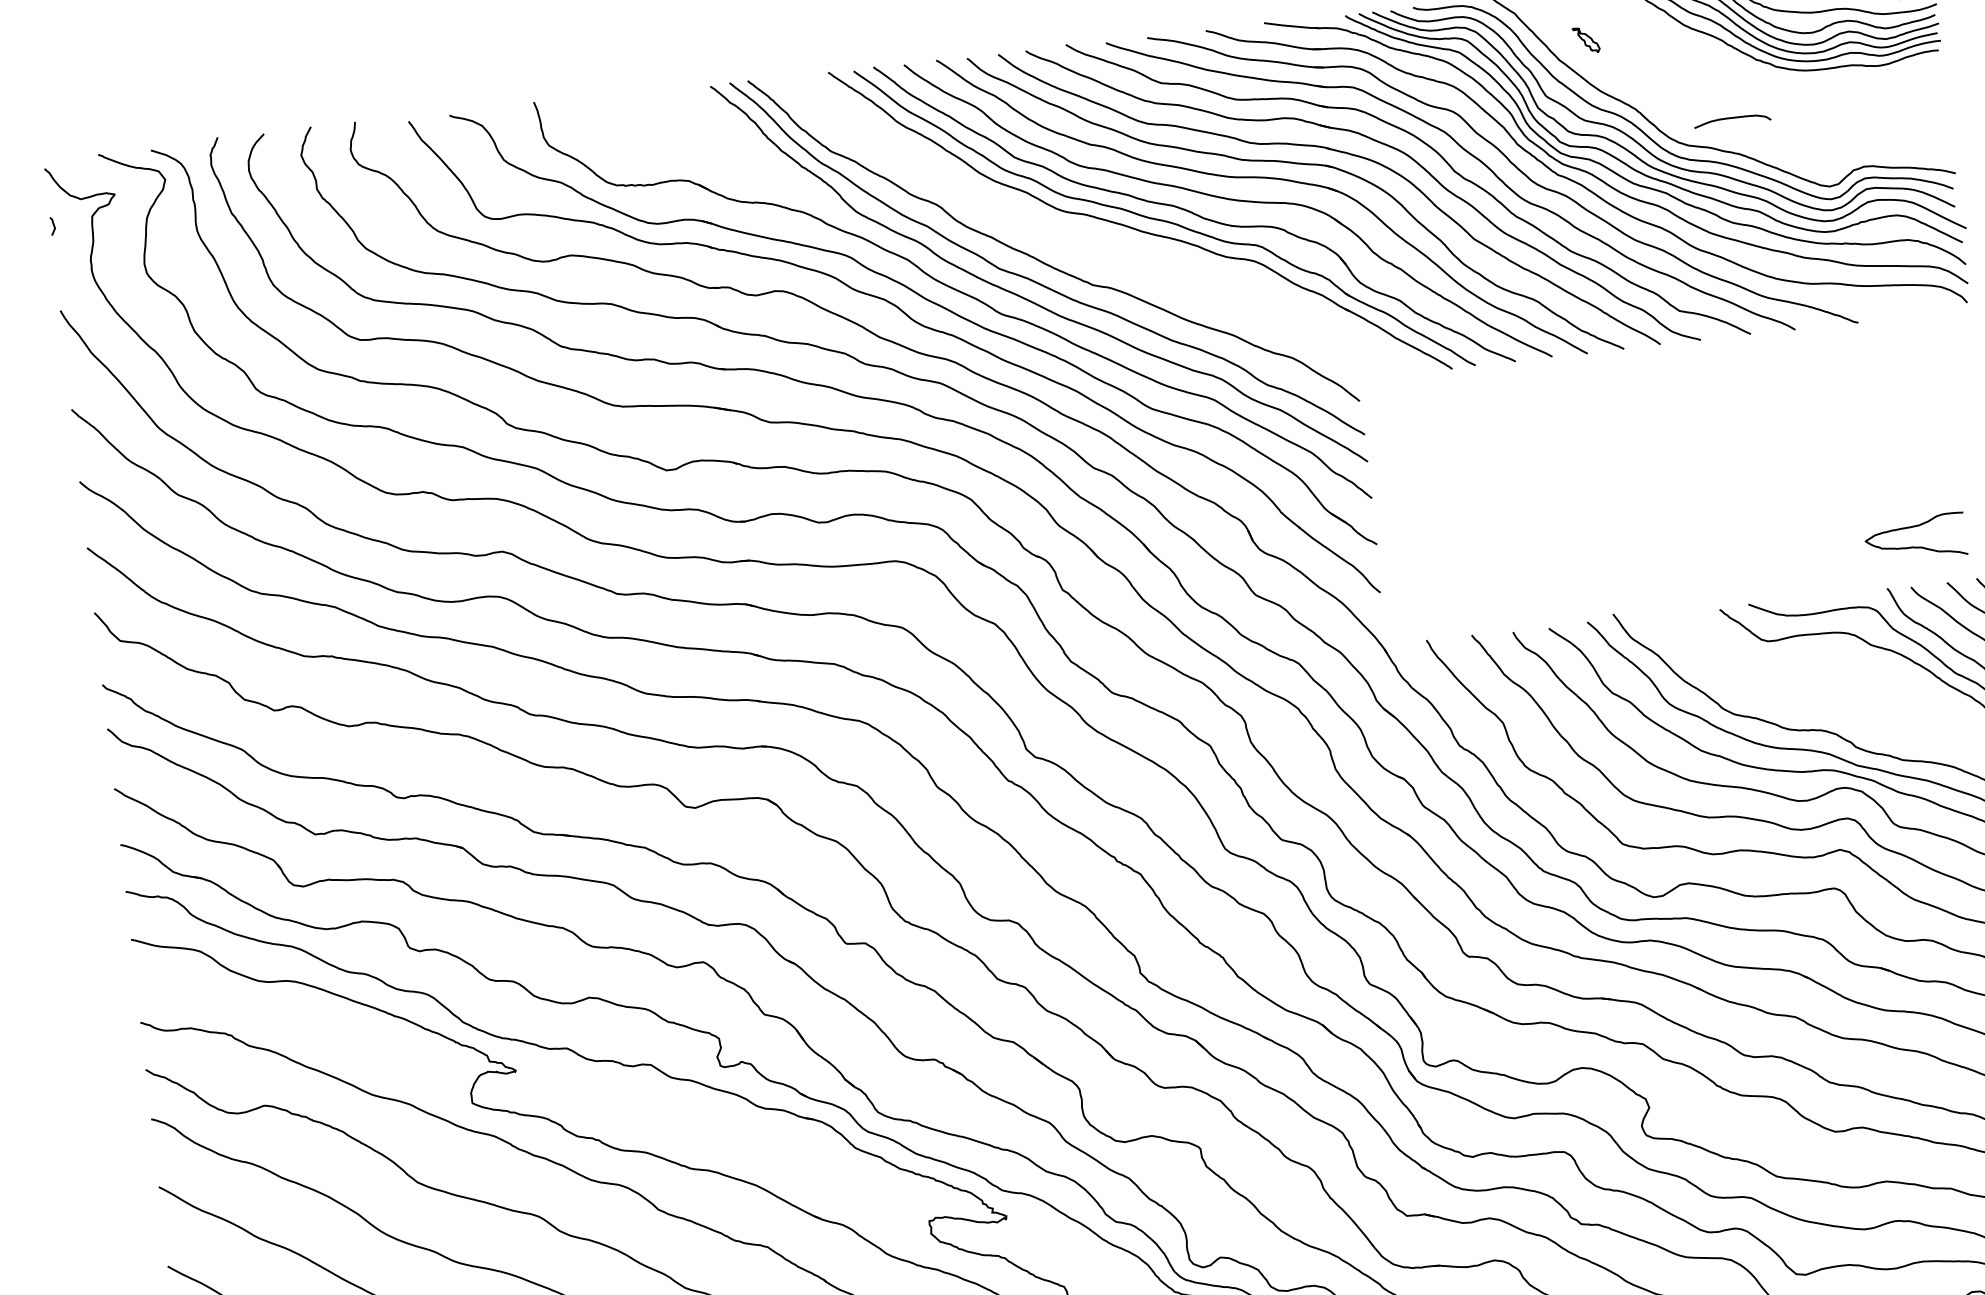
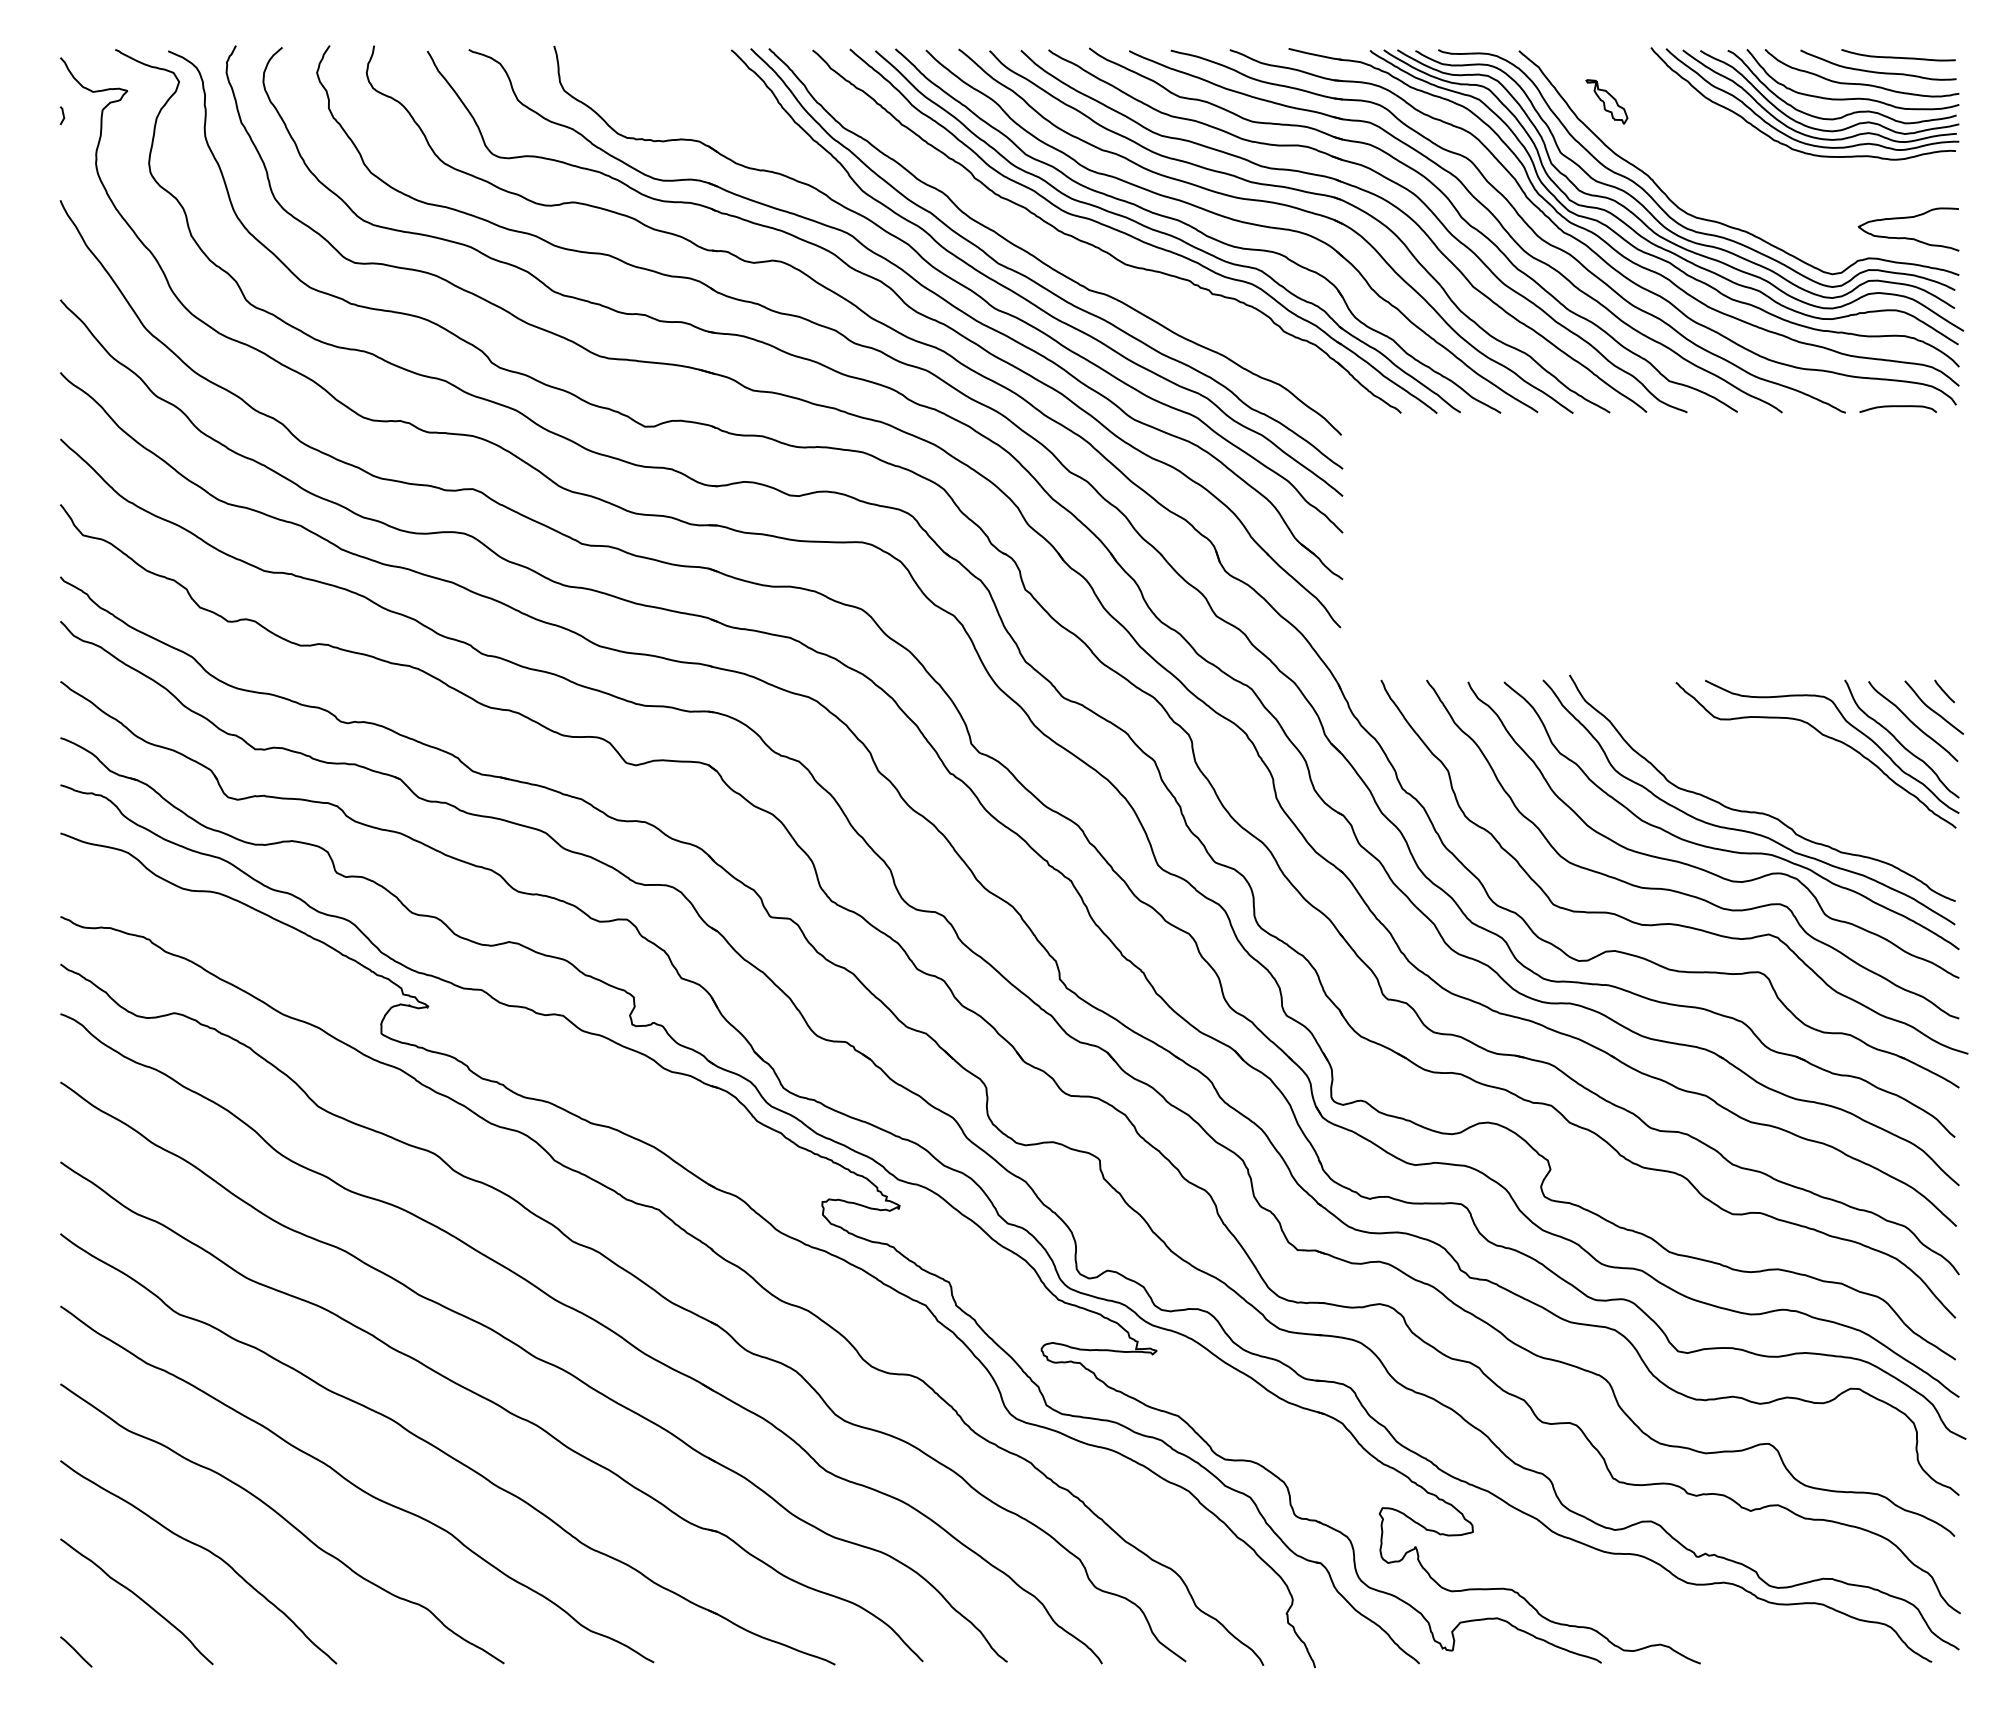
part: (1585, 40) -> (1606, 101), size x1.67
curve: (1732, 119) -> (1898, 407), moved
part: (1098, 241) -> (1099, 247), added
curve: (1916, 546) -> (1908, 237), moved

